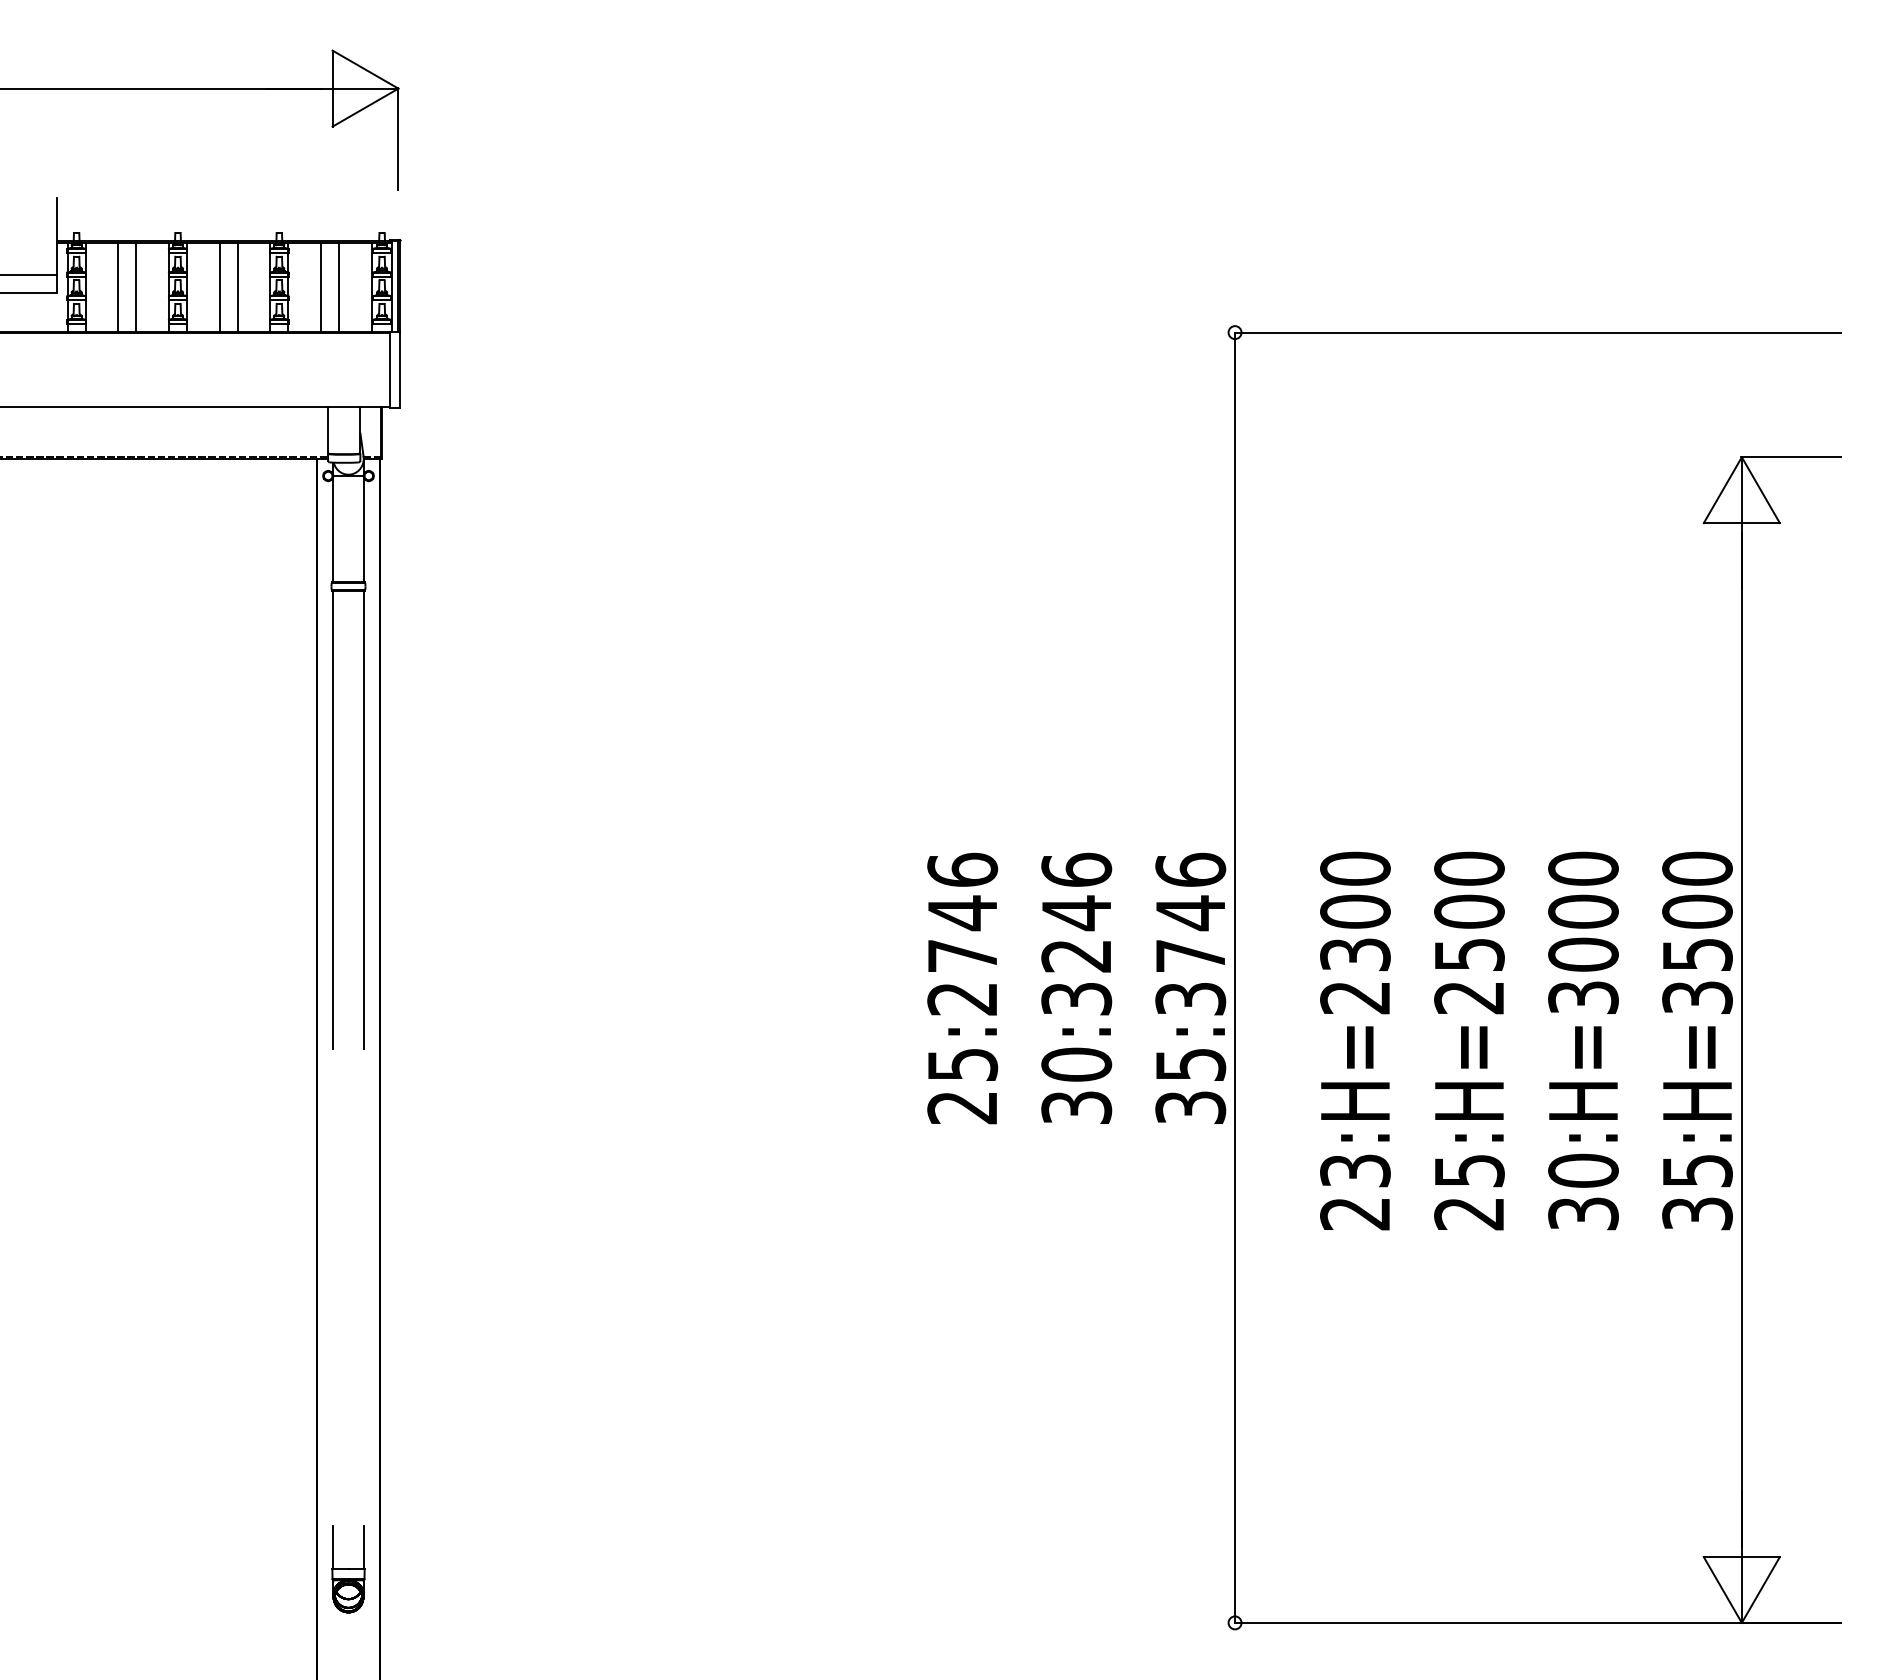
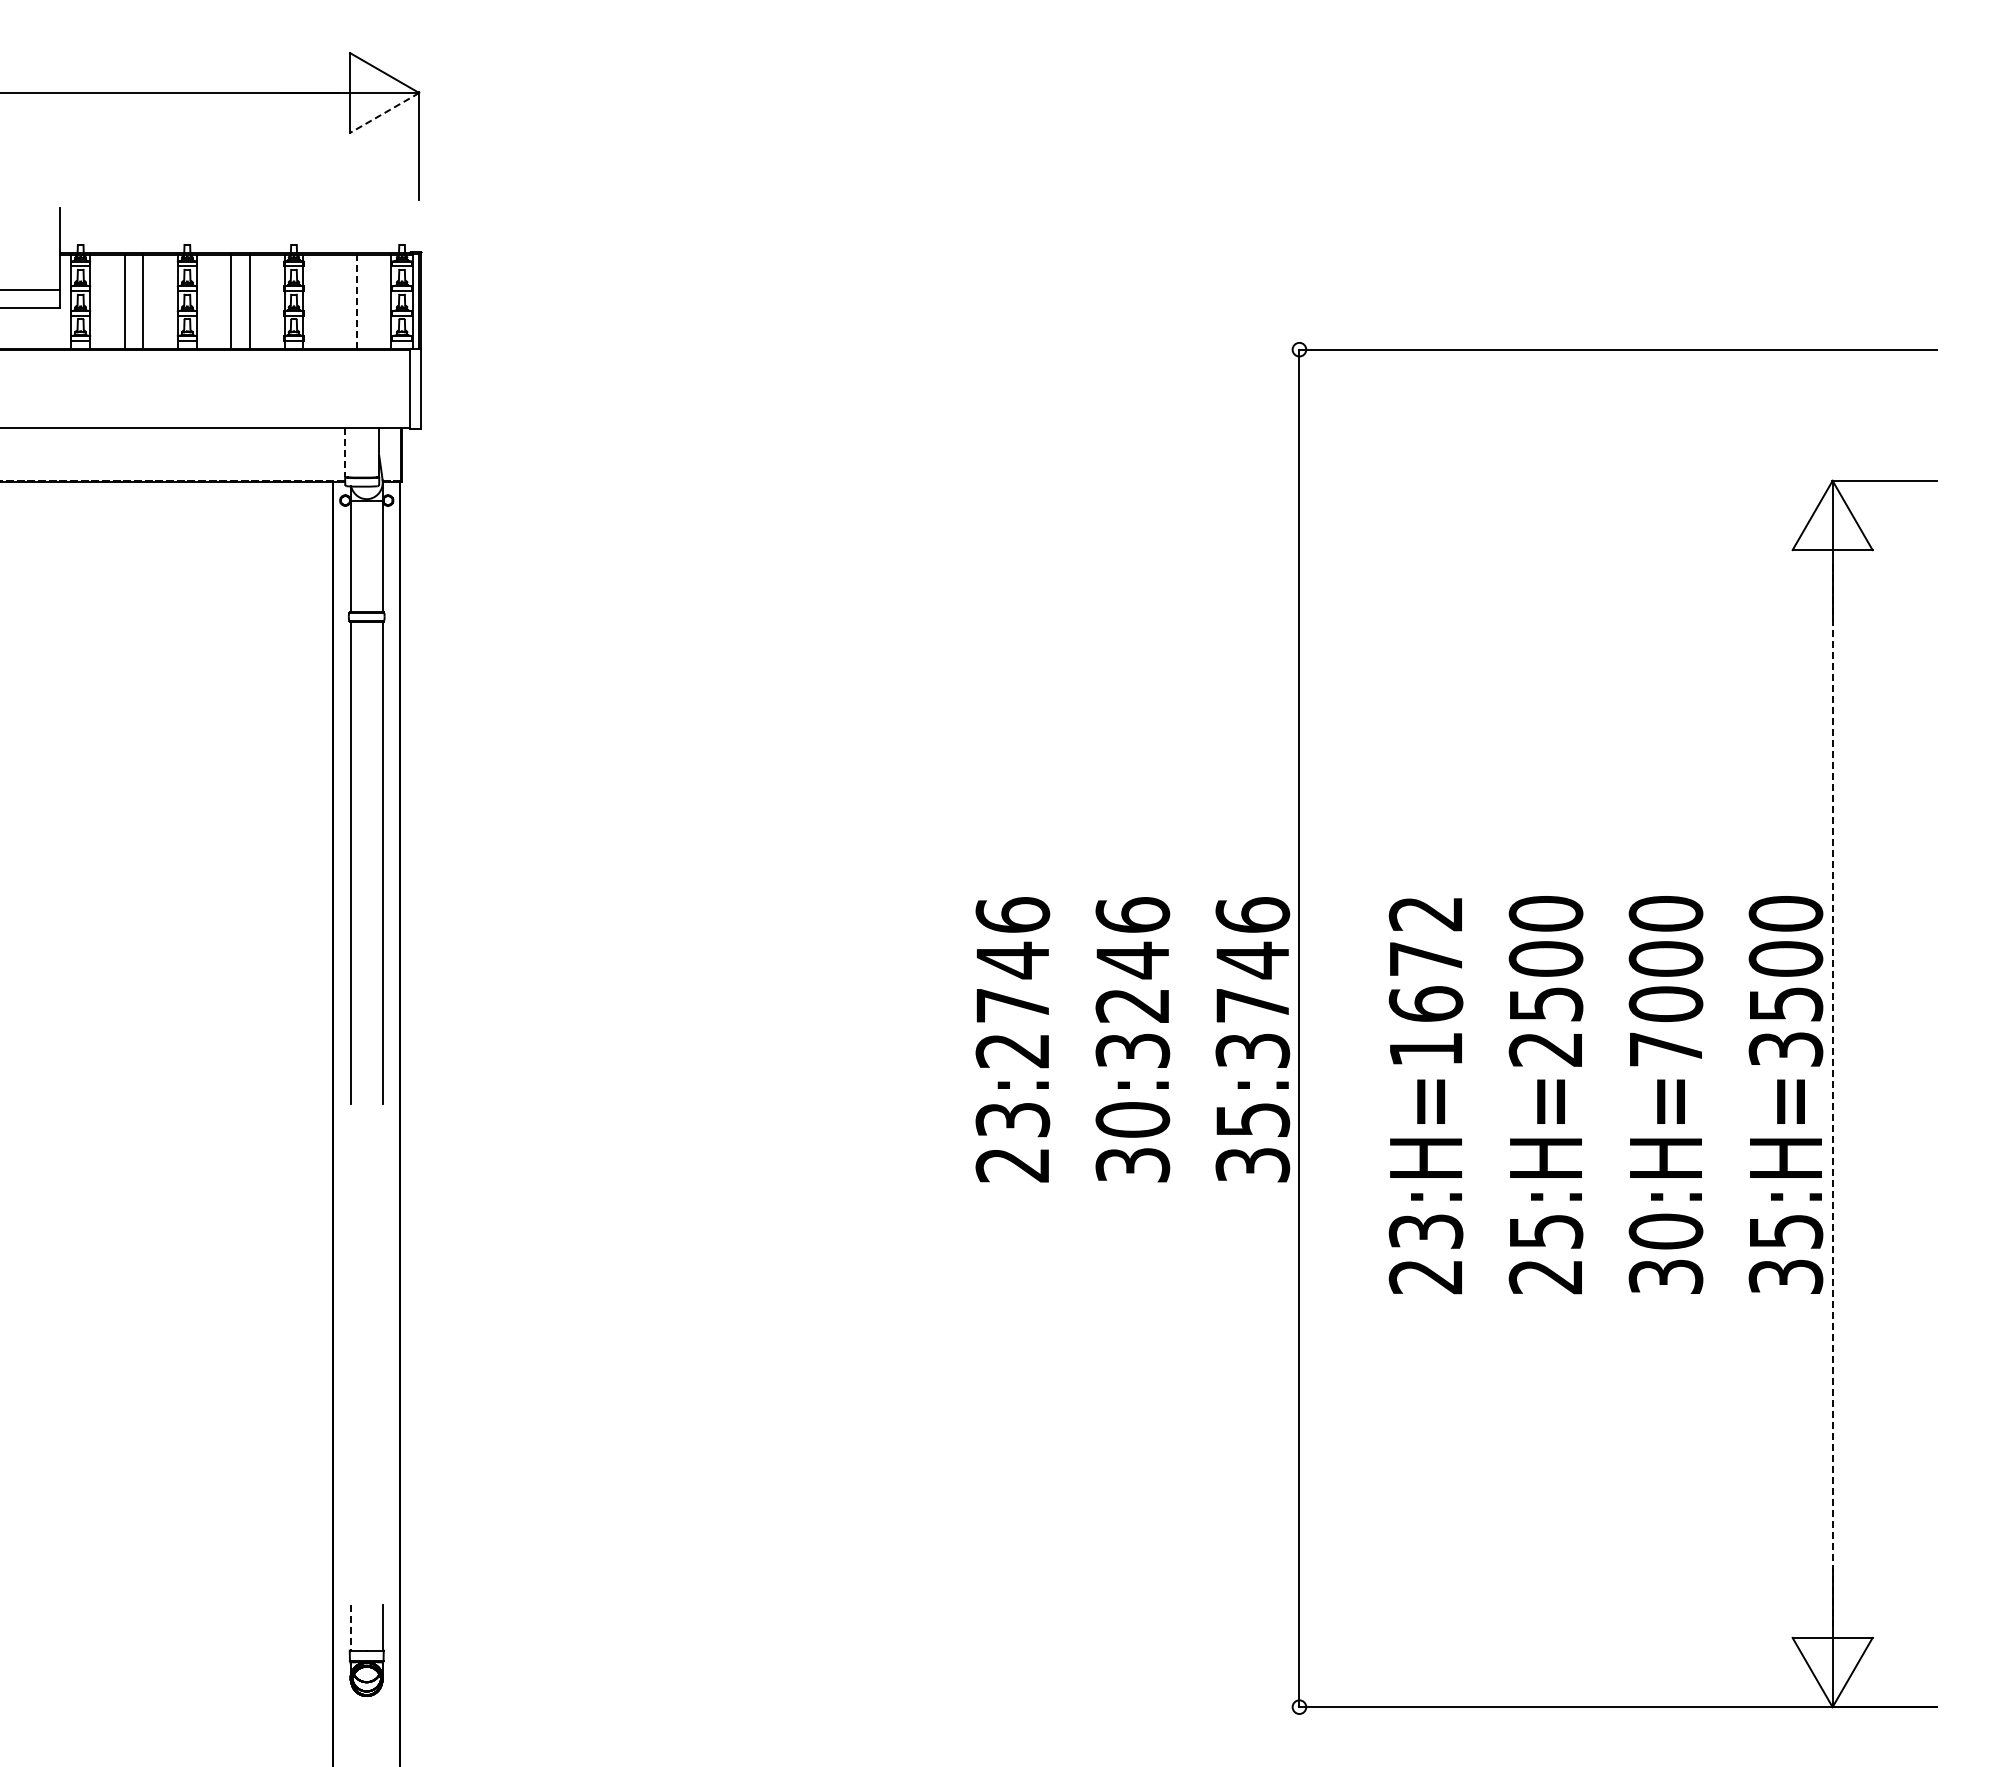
line: (365, 108) -> (384, 113), solid -> dashed
line: (338, 286) -> (356, 301), solid -> dashed
line: (320, 287) -> (337, 302), removed
line: (328, 430) -> (345, 452), solid -> dashed
text: (1354, 933) -> (1425, 981), 23:H=2300 -> 23:H=1672
text: (1582, 997) -> (1665, 1049), 30:H=3000 -> 30:H=7000
line: (1741, 1039) -> (1832, 1093), solid -> dashed
text: (962, 1064) -> (1012, 1119), 25:2746 -> 23:2746
line: (333, 1547) -> (350, 1627), solid -> dashed

